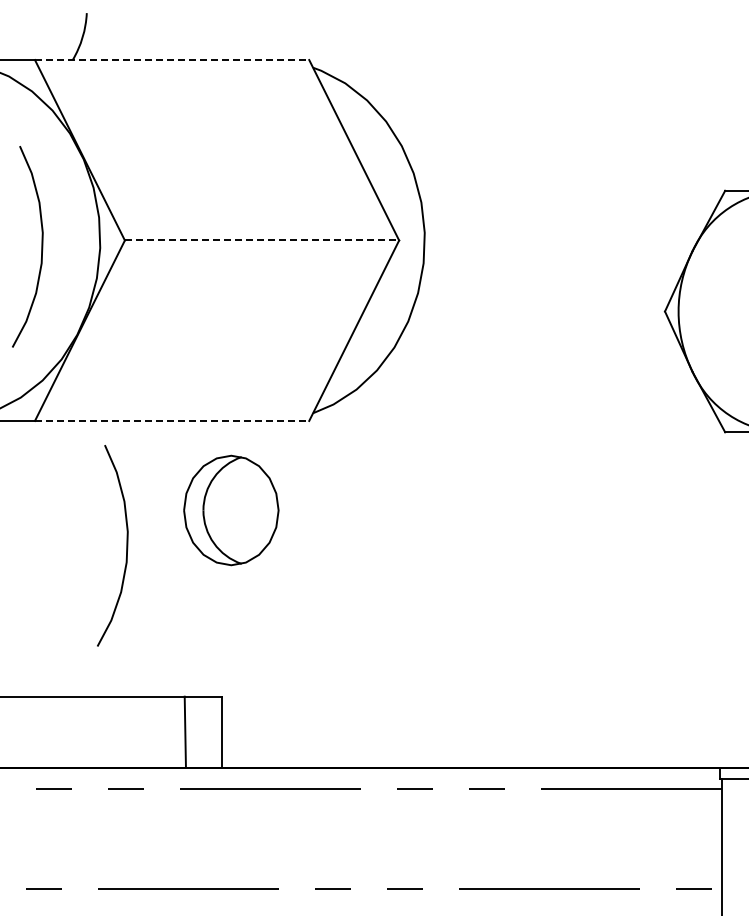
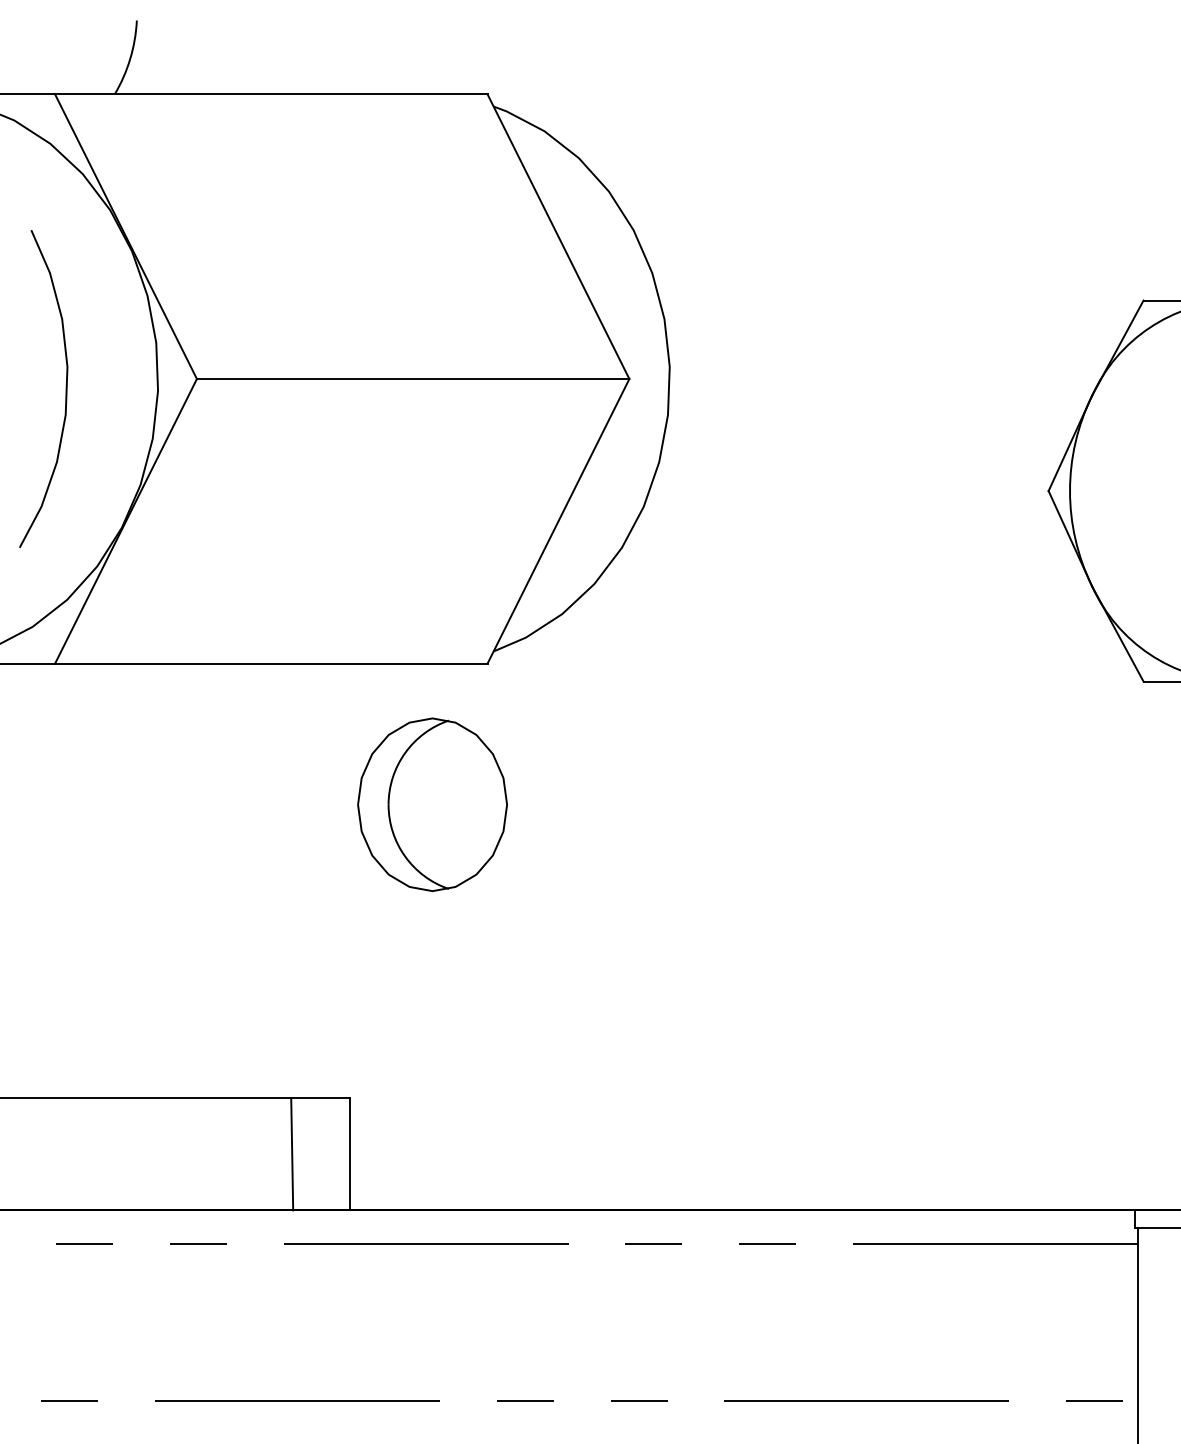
line: (172, 60) -> (271, 95), dashed -> solid
line: (262, 240) -> (413, 379), dashed -> solid
line: (172, 420) -> (271, 662), dashed -> solid
part: (231, 510) -> (432, 804), moved
curve: (126, 545) -> (199, 859), removed

